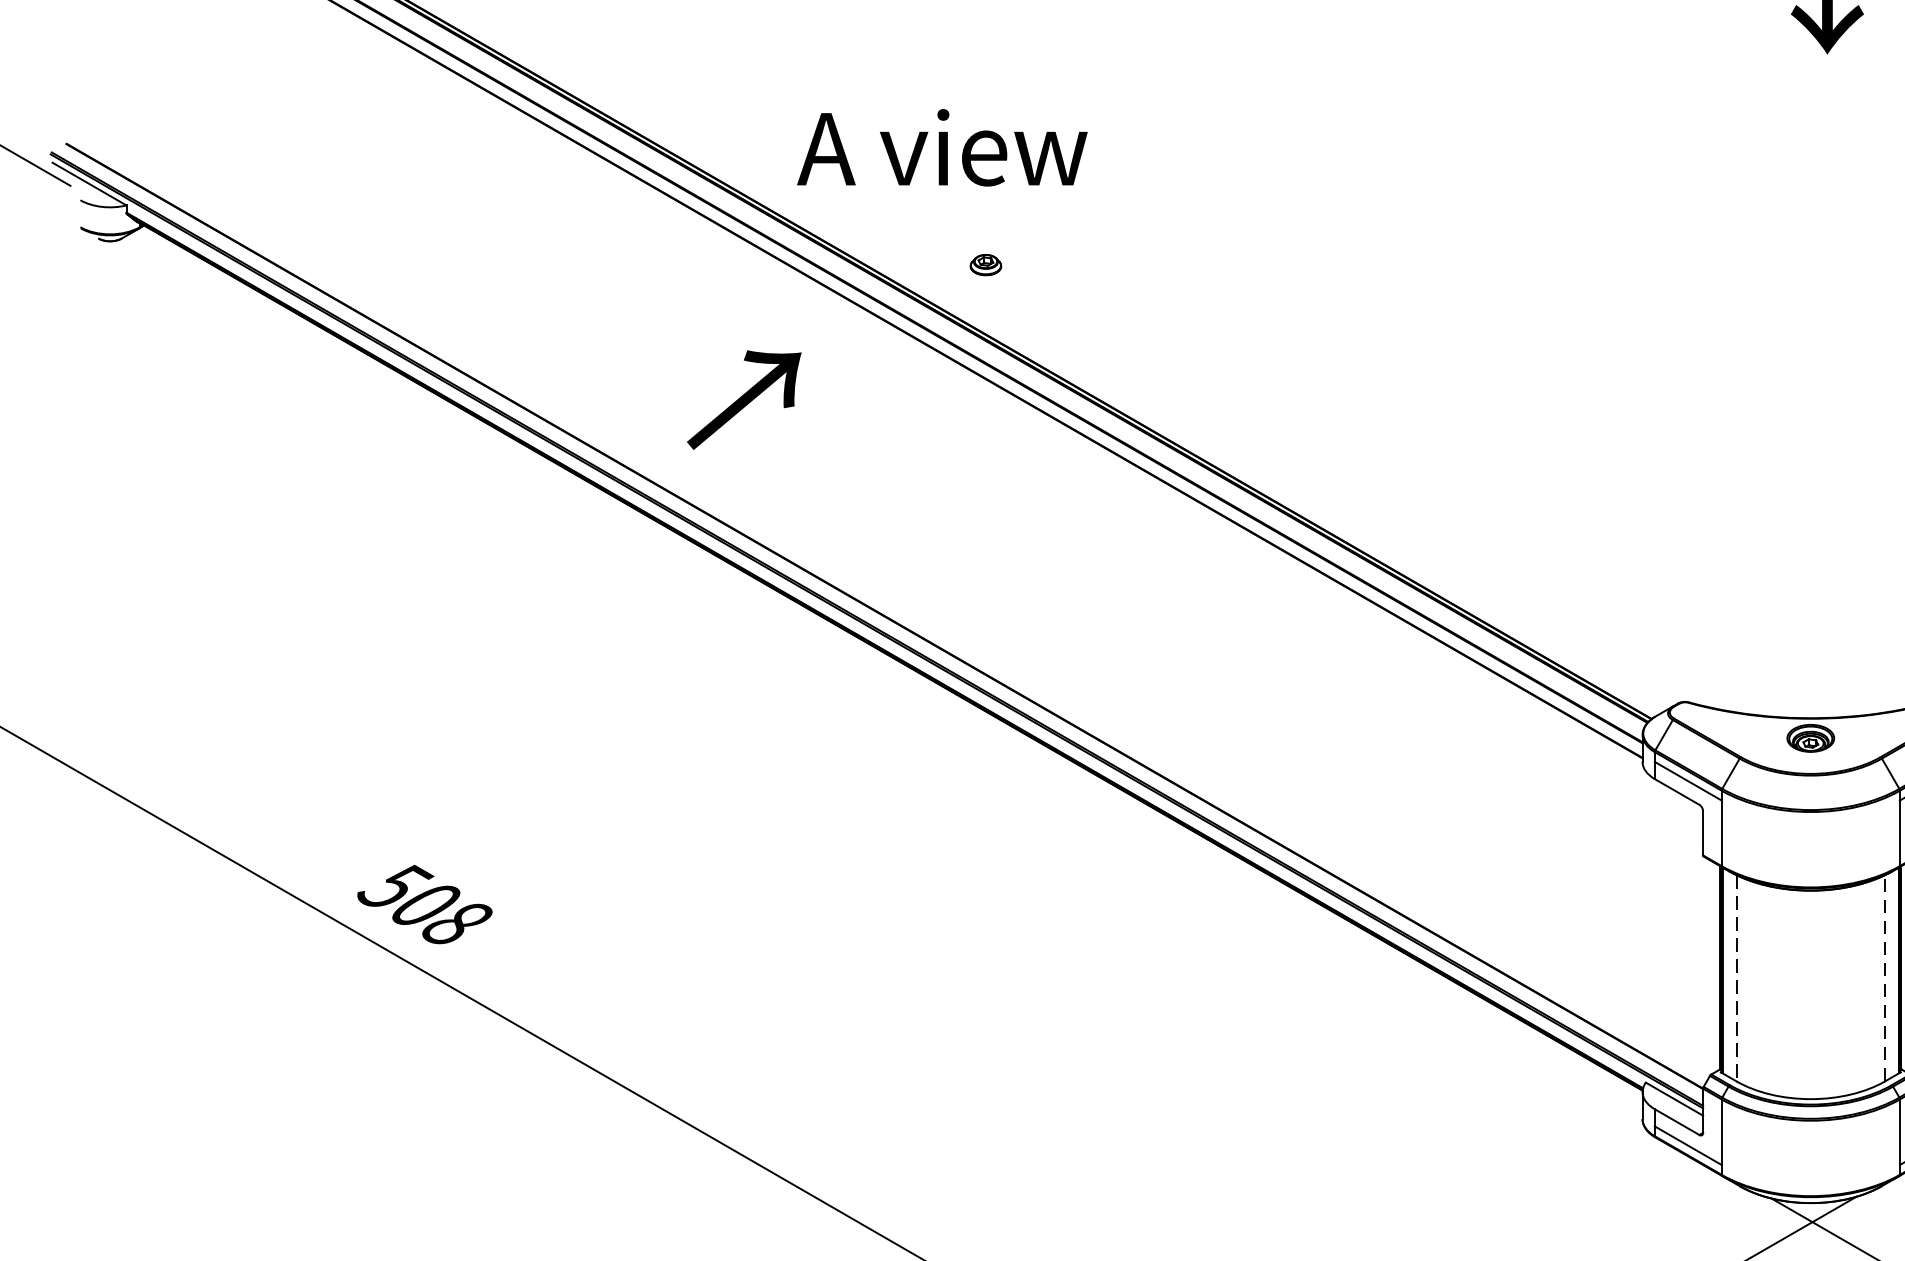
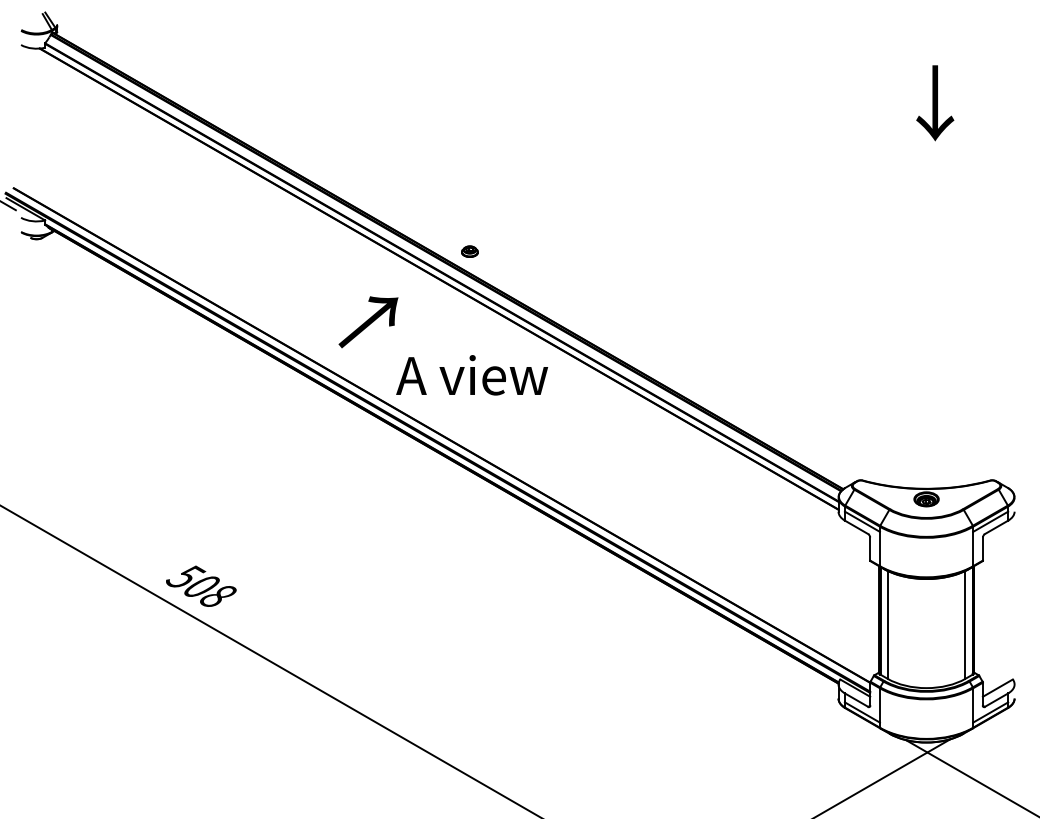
text: (943, 148) -> (472, 375), moved
part: (985, 264) -> (469, 251), moved
line: (1736, 977) -> (887, 624), dashed -> solid
line: (1885, 977) -> (965, 624), dashed -> solid

